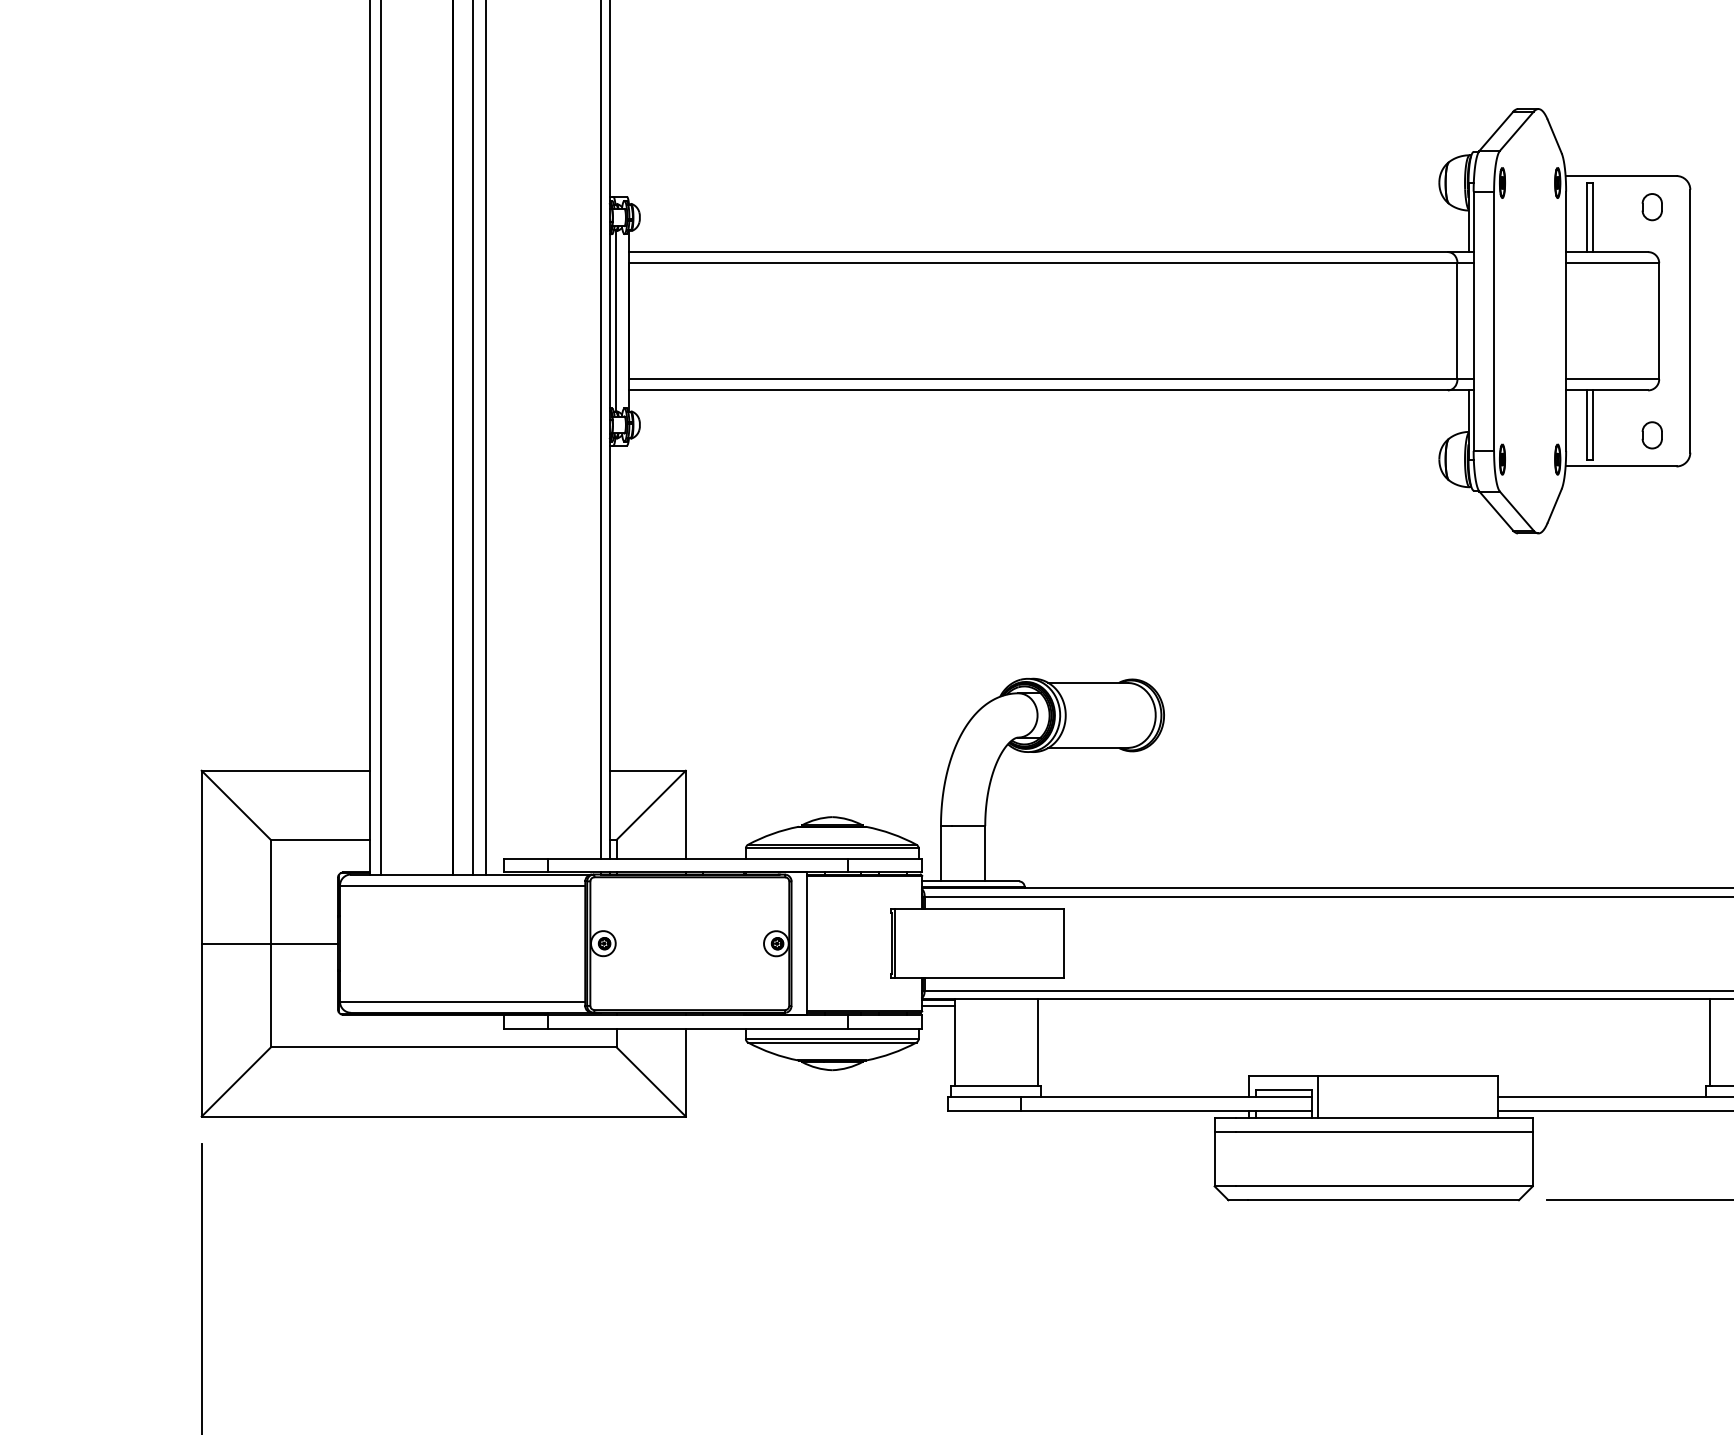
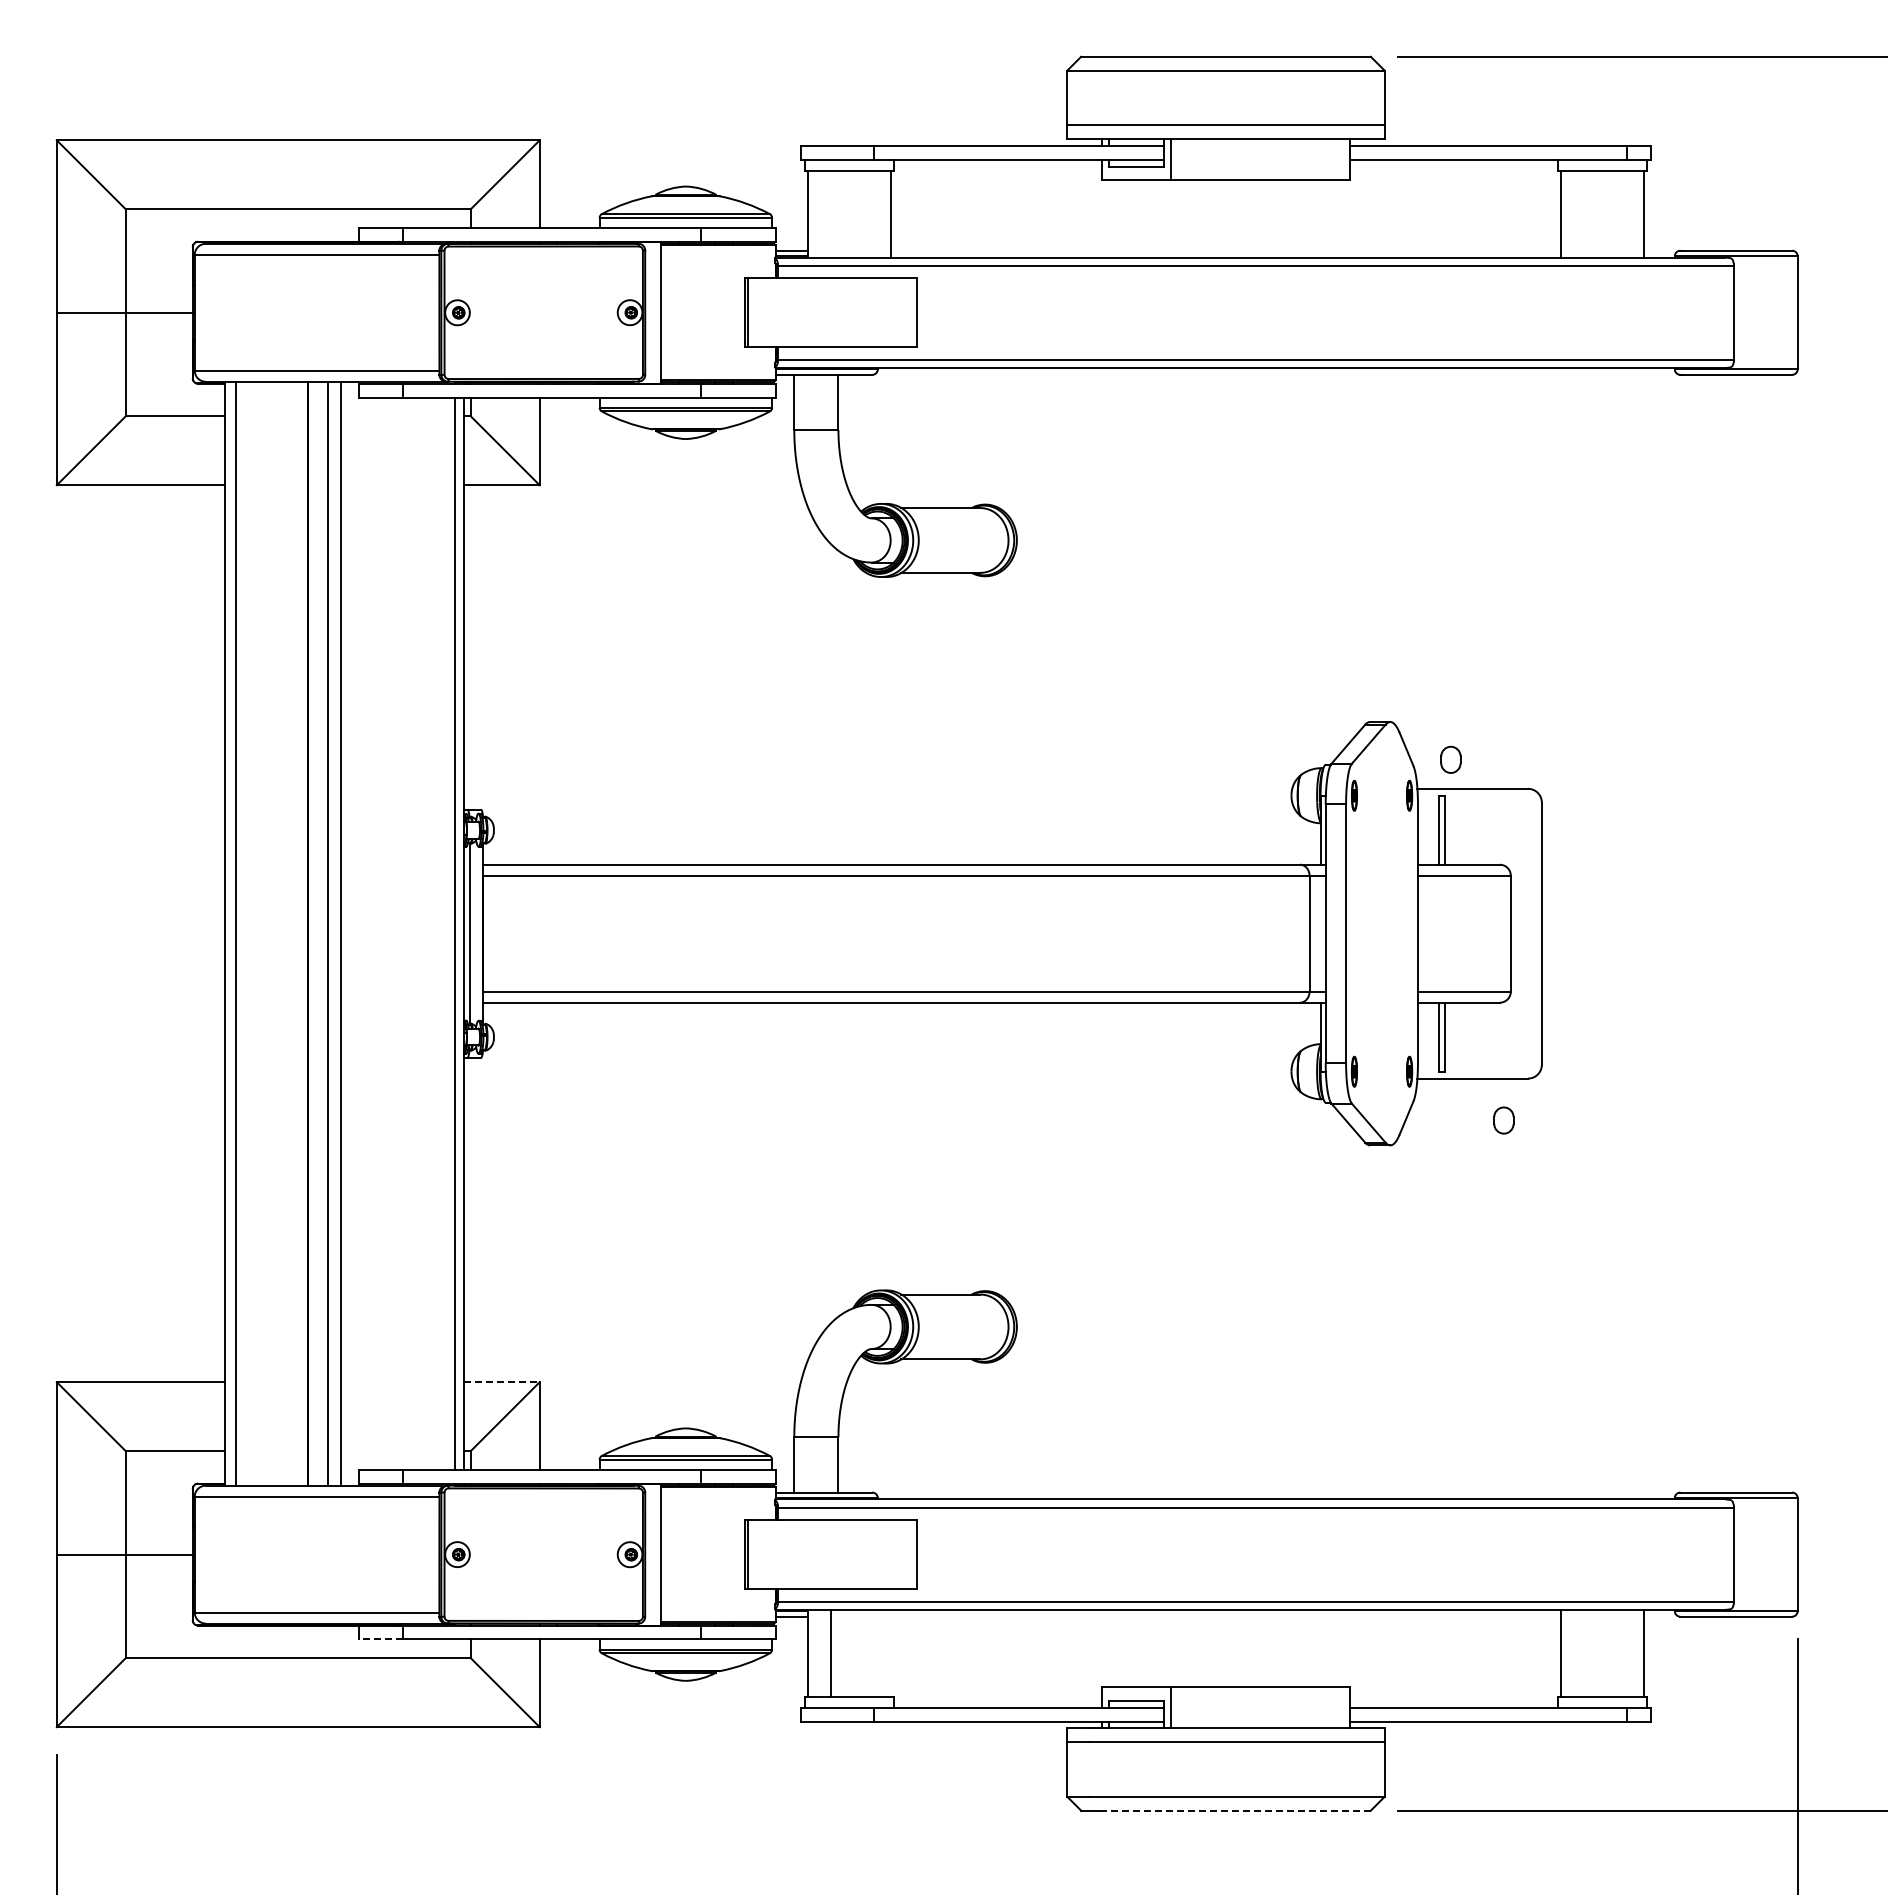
part: (1651, 206) -> (1450, 759), moved
part: (1651, 435) -> (1503, 1120), moved
line: (647, 771) -> (501, 1382), solid -> dashed
line: (526, 1028) -> (380, 1639), solid -> dashed
line: (1037, 1041) -> (830, 1652), moved
line: (1383, 1200) -> (1235, 1810), solid -> dashed

